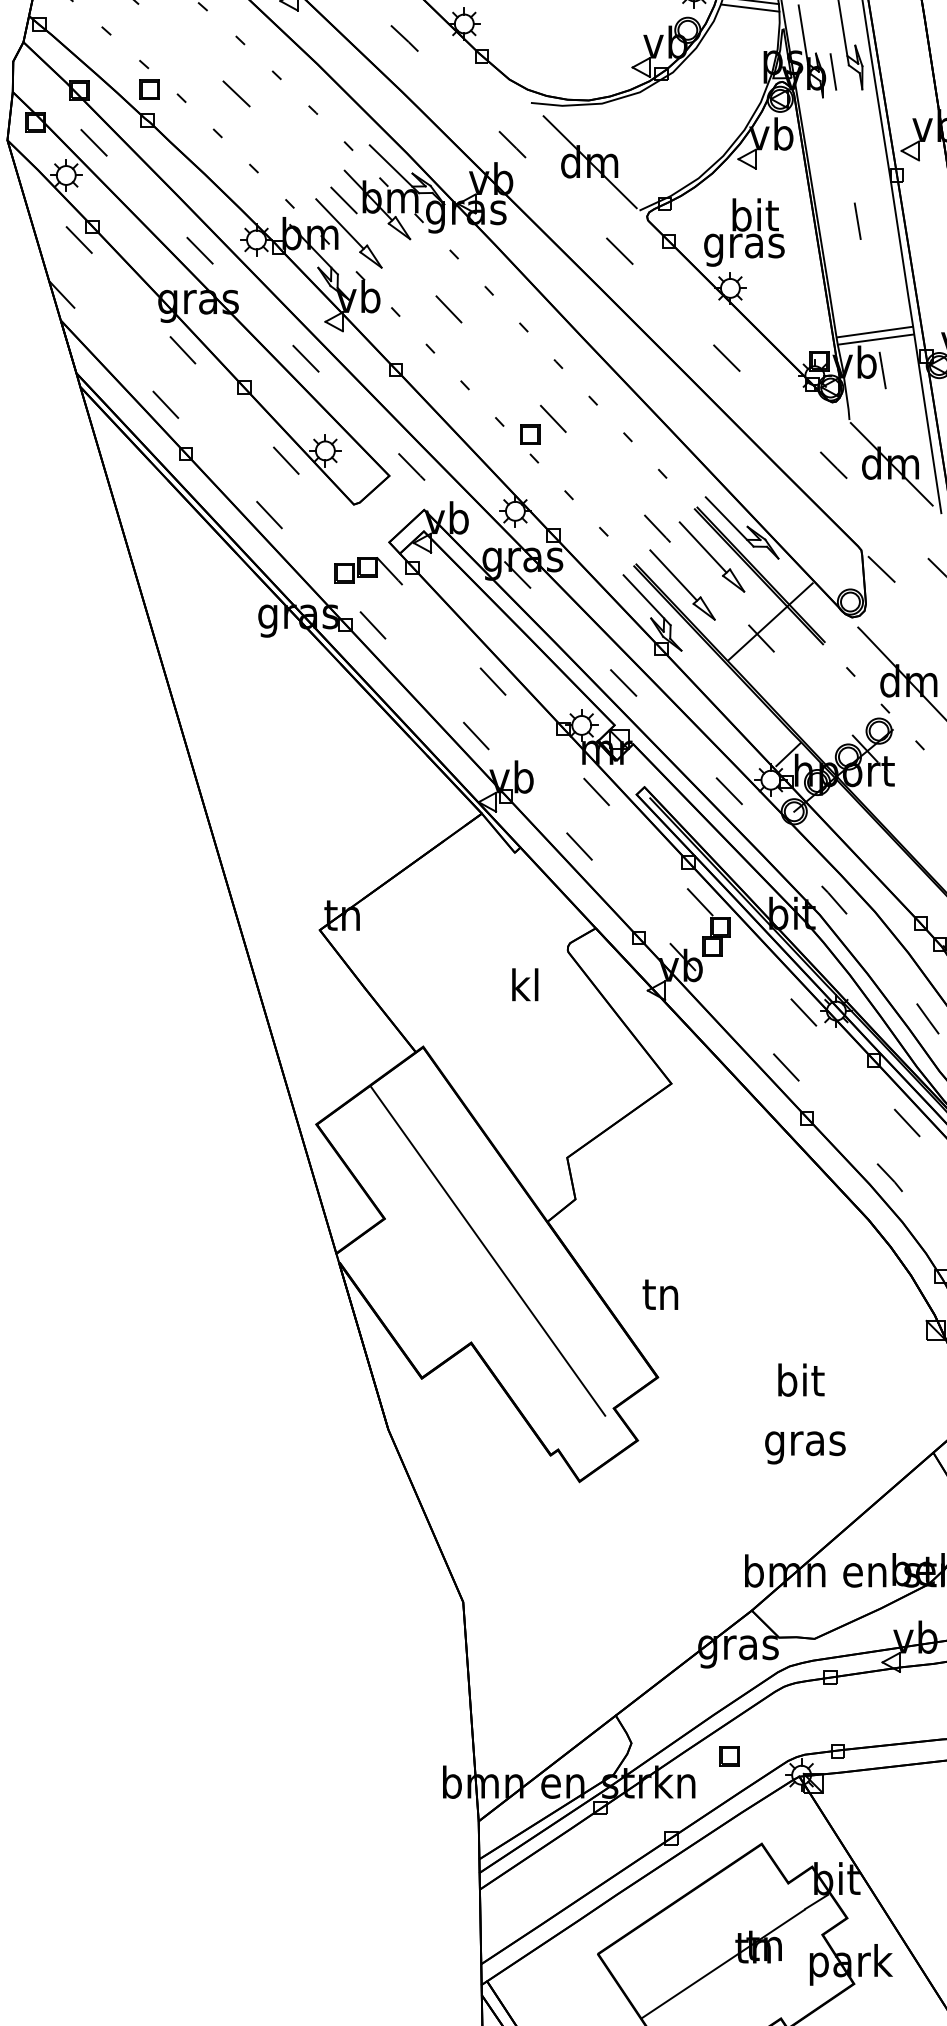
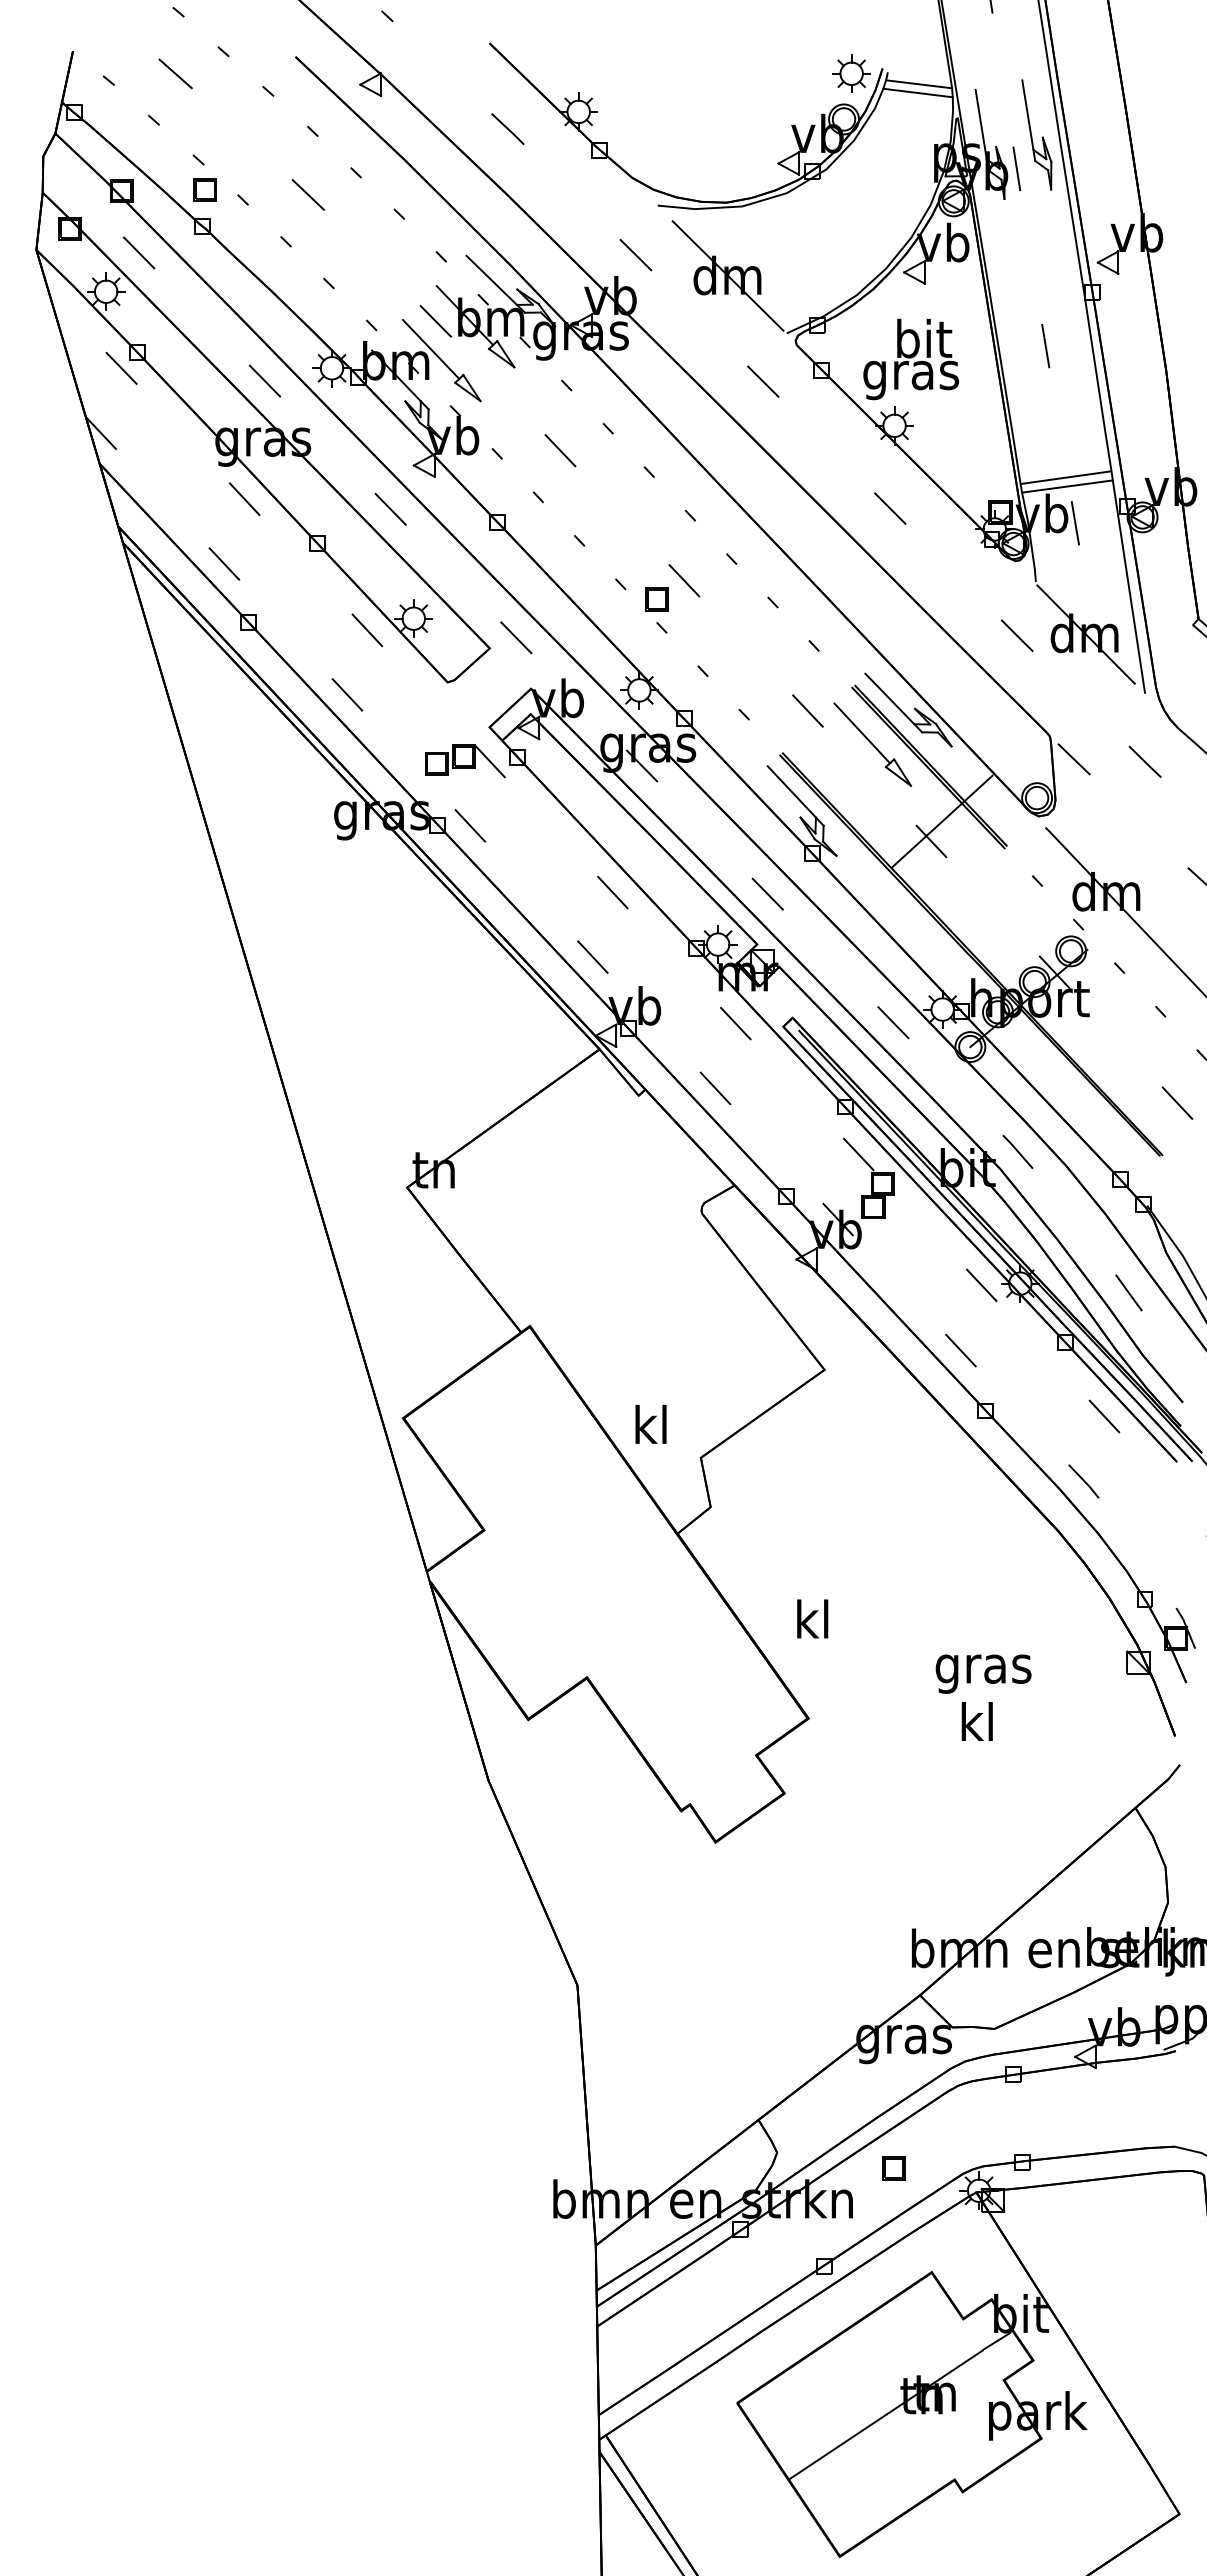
part: (682, 584) -> (837, 777), removed
line: (788, 754) -> (963, 978), removed
text: (524, 984) -> (650, 1424), moved
line: (488, 1251) -> (607, 1568), removed
text: (660, 1293) -> (811, 1618), tn -> kl
text: (801, 1379) -> (978, 1721), bit -> kl
text: (805, 1447) -> (983, 1673), moved

